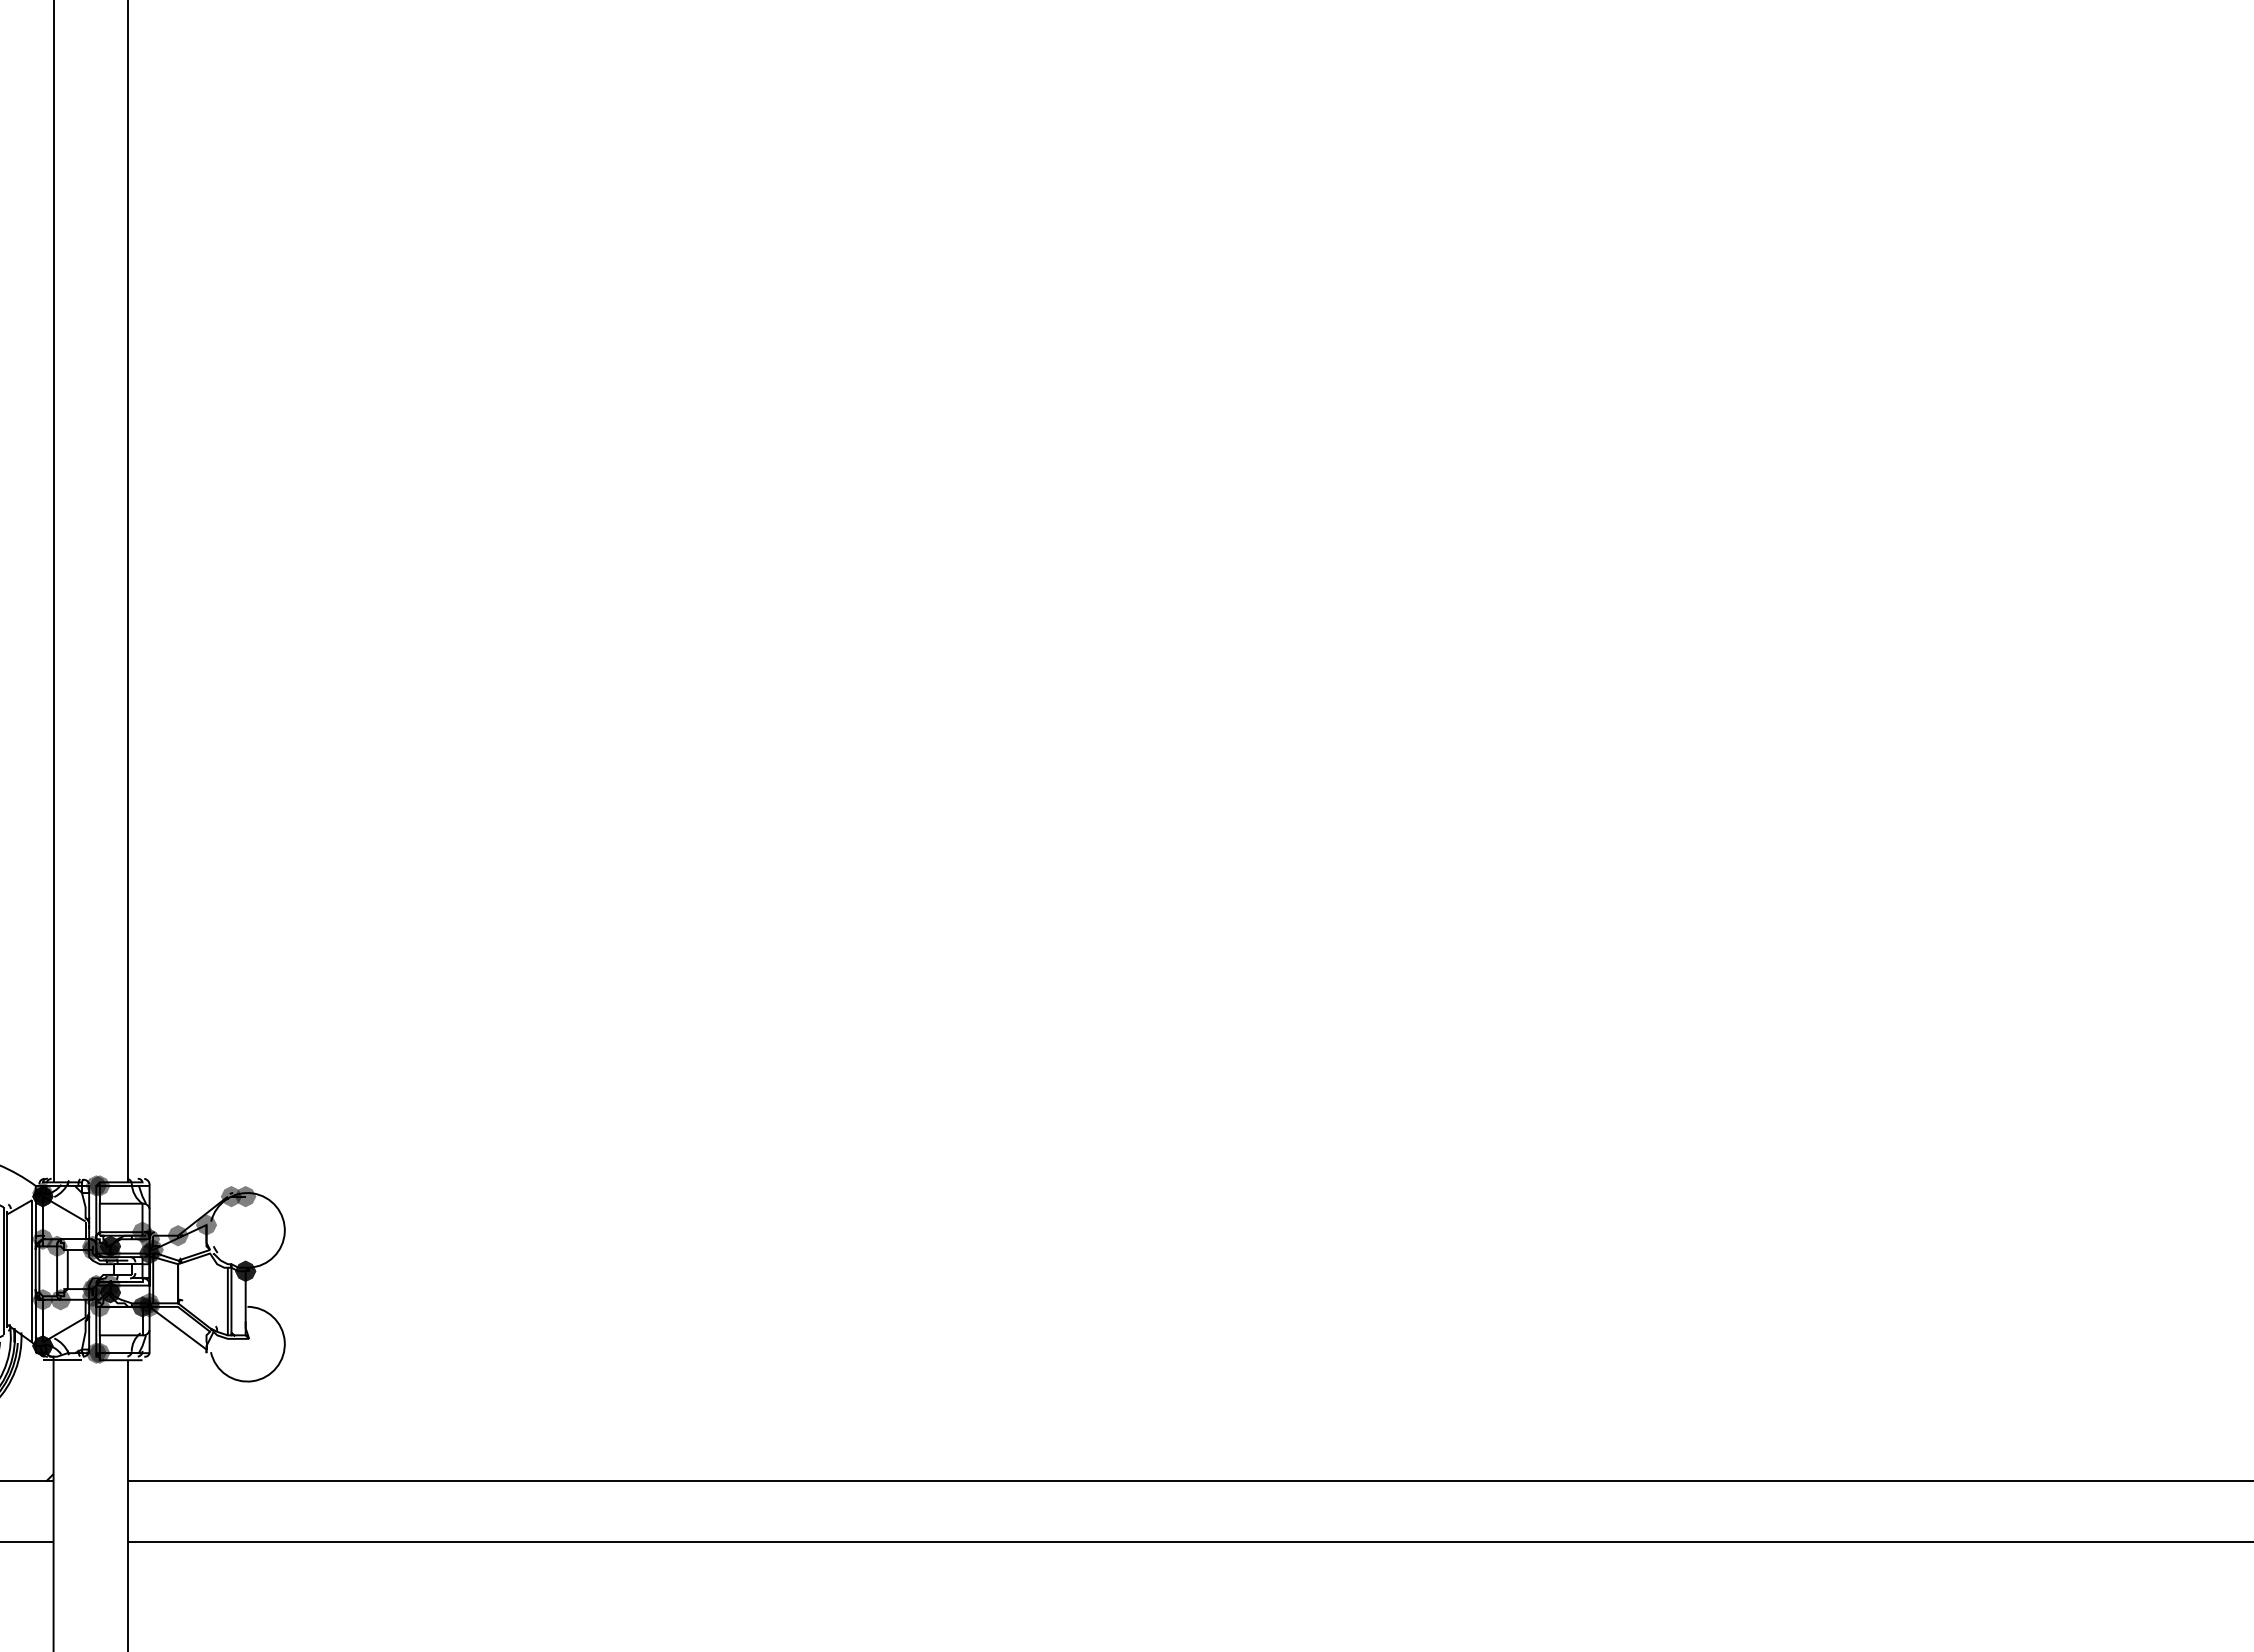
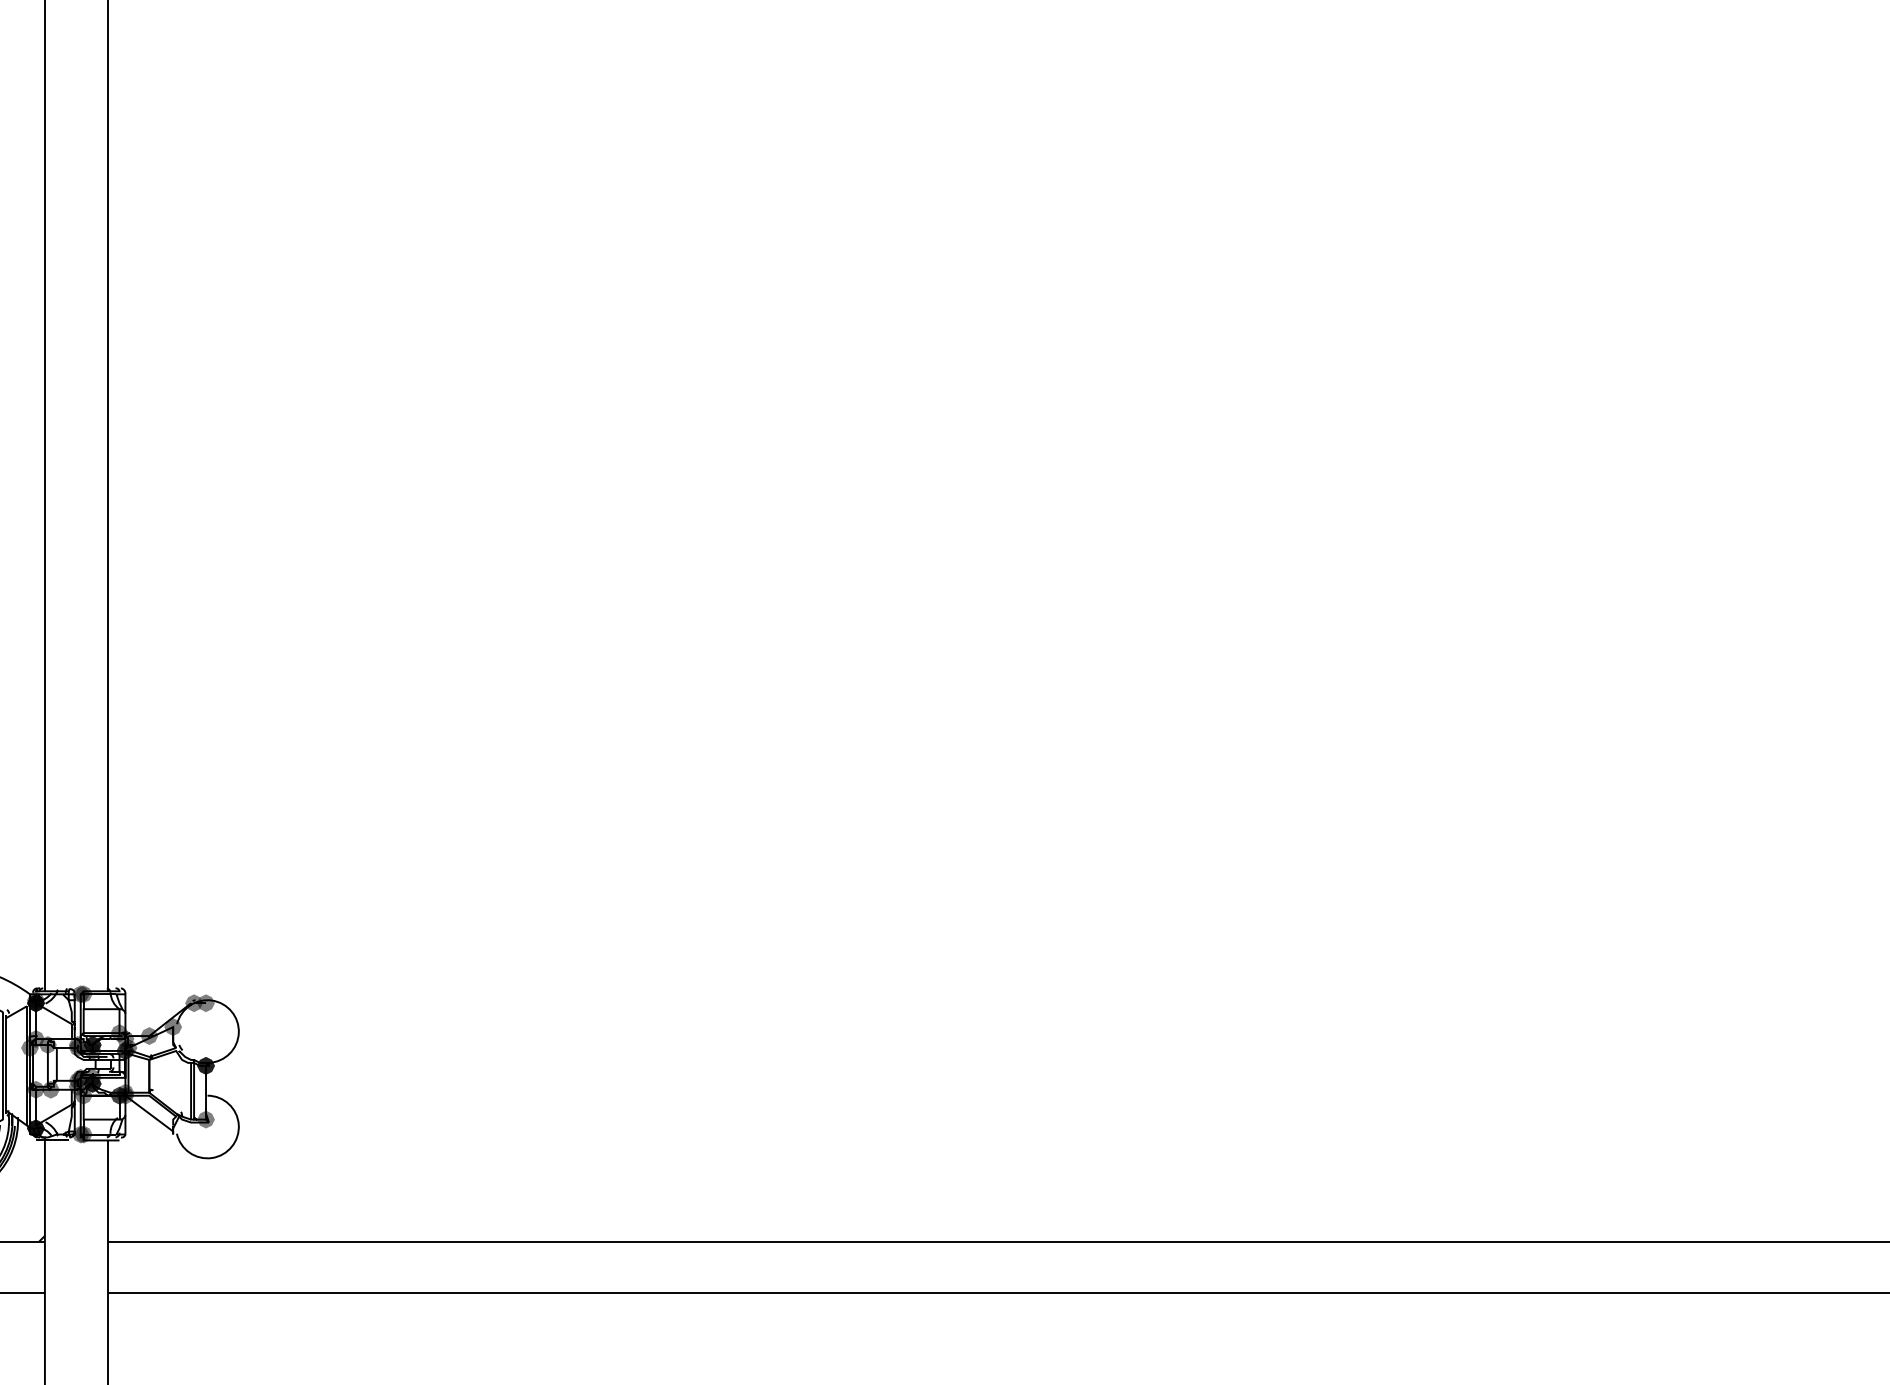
fill: (35, 1249) -> (29, 1047), added
fill: (245, 1335) -> (205, 1119), added

